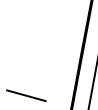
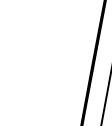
line: (26, 95) -> (30, 109), removed

